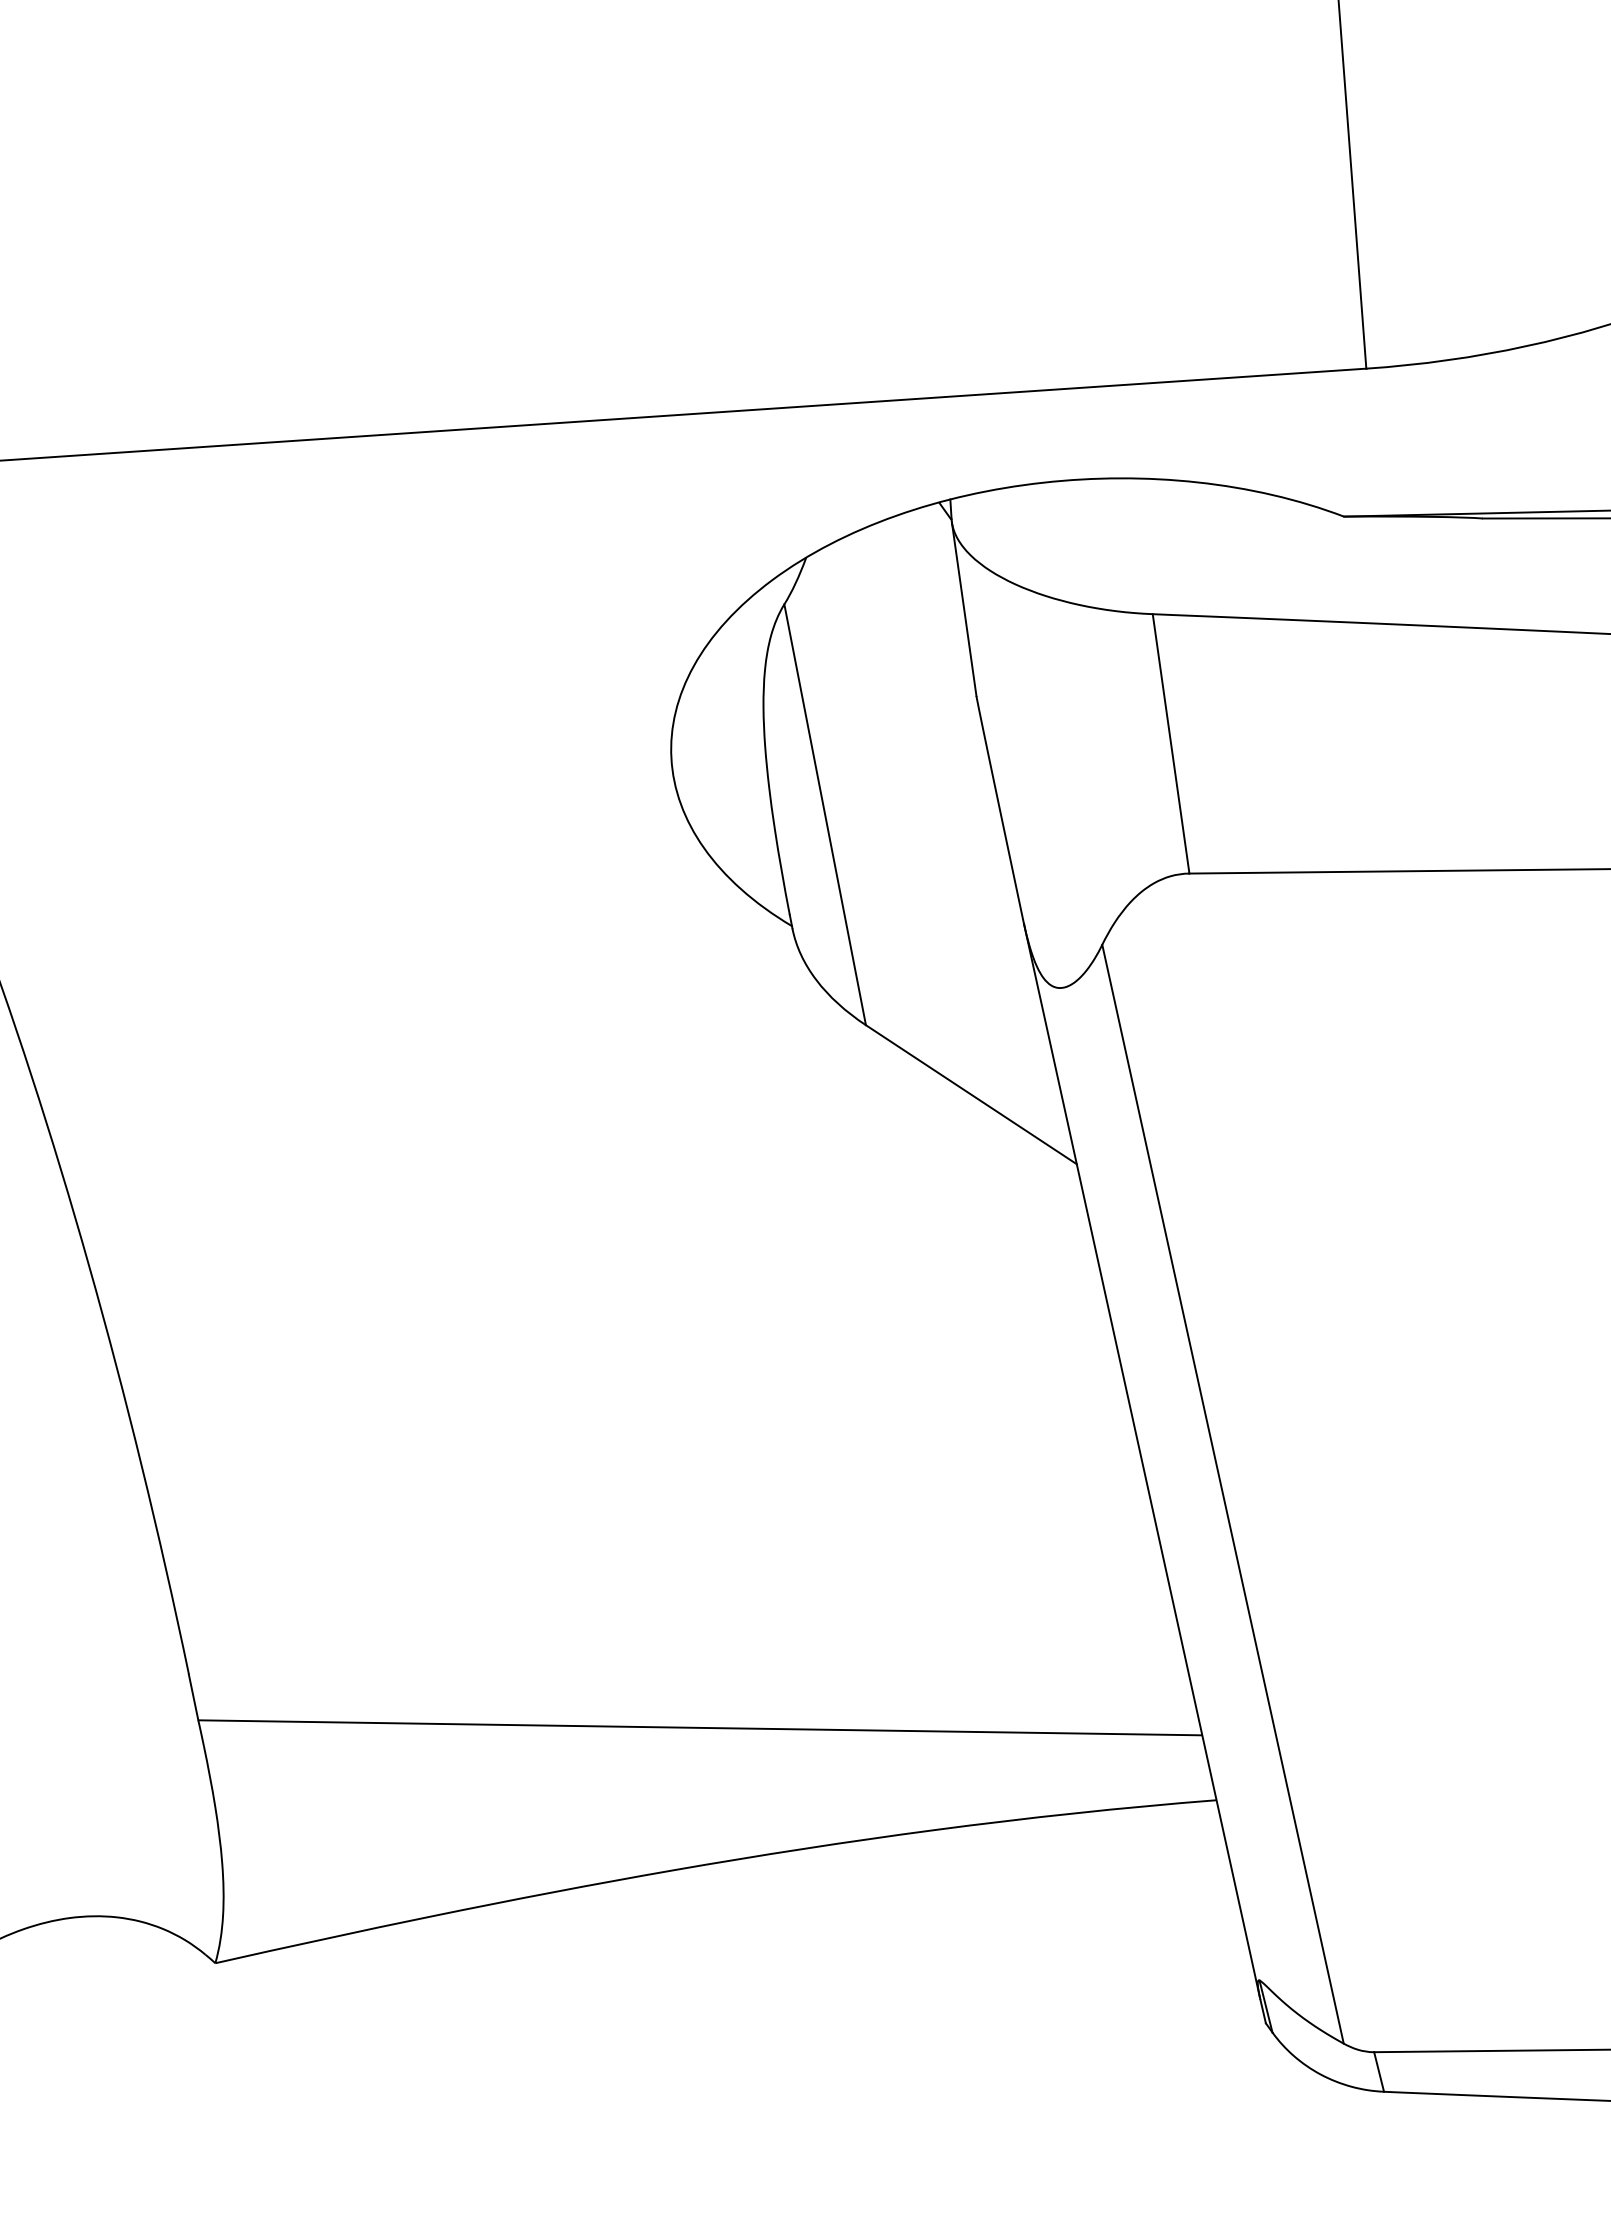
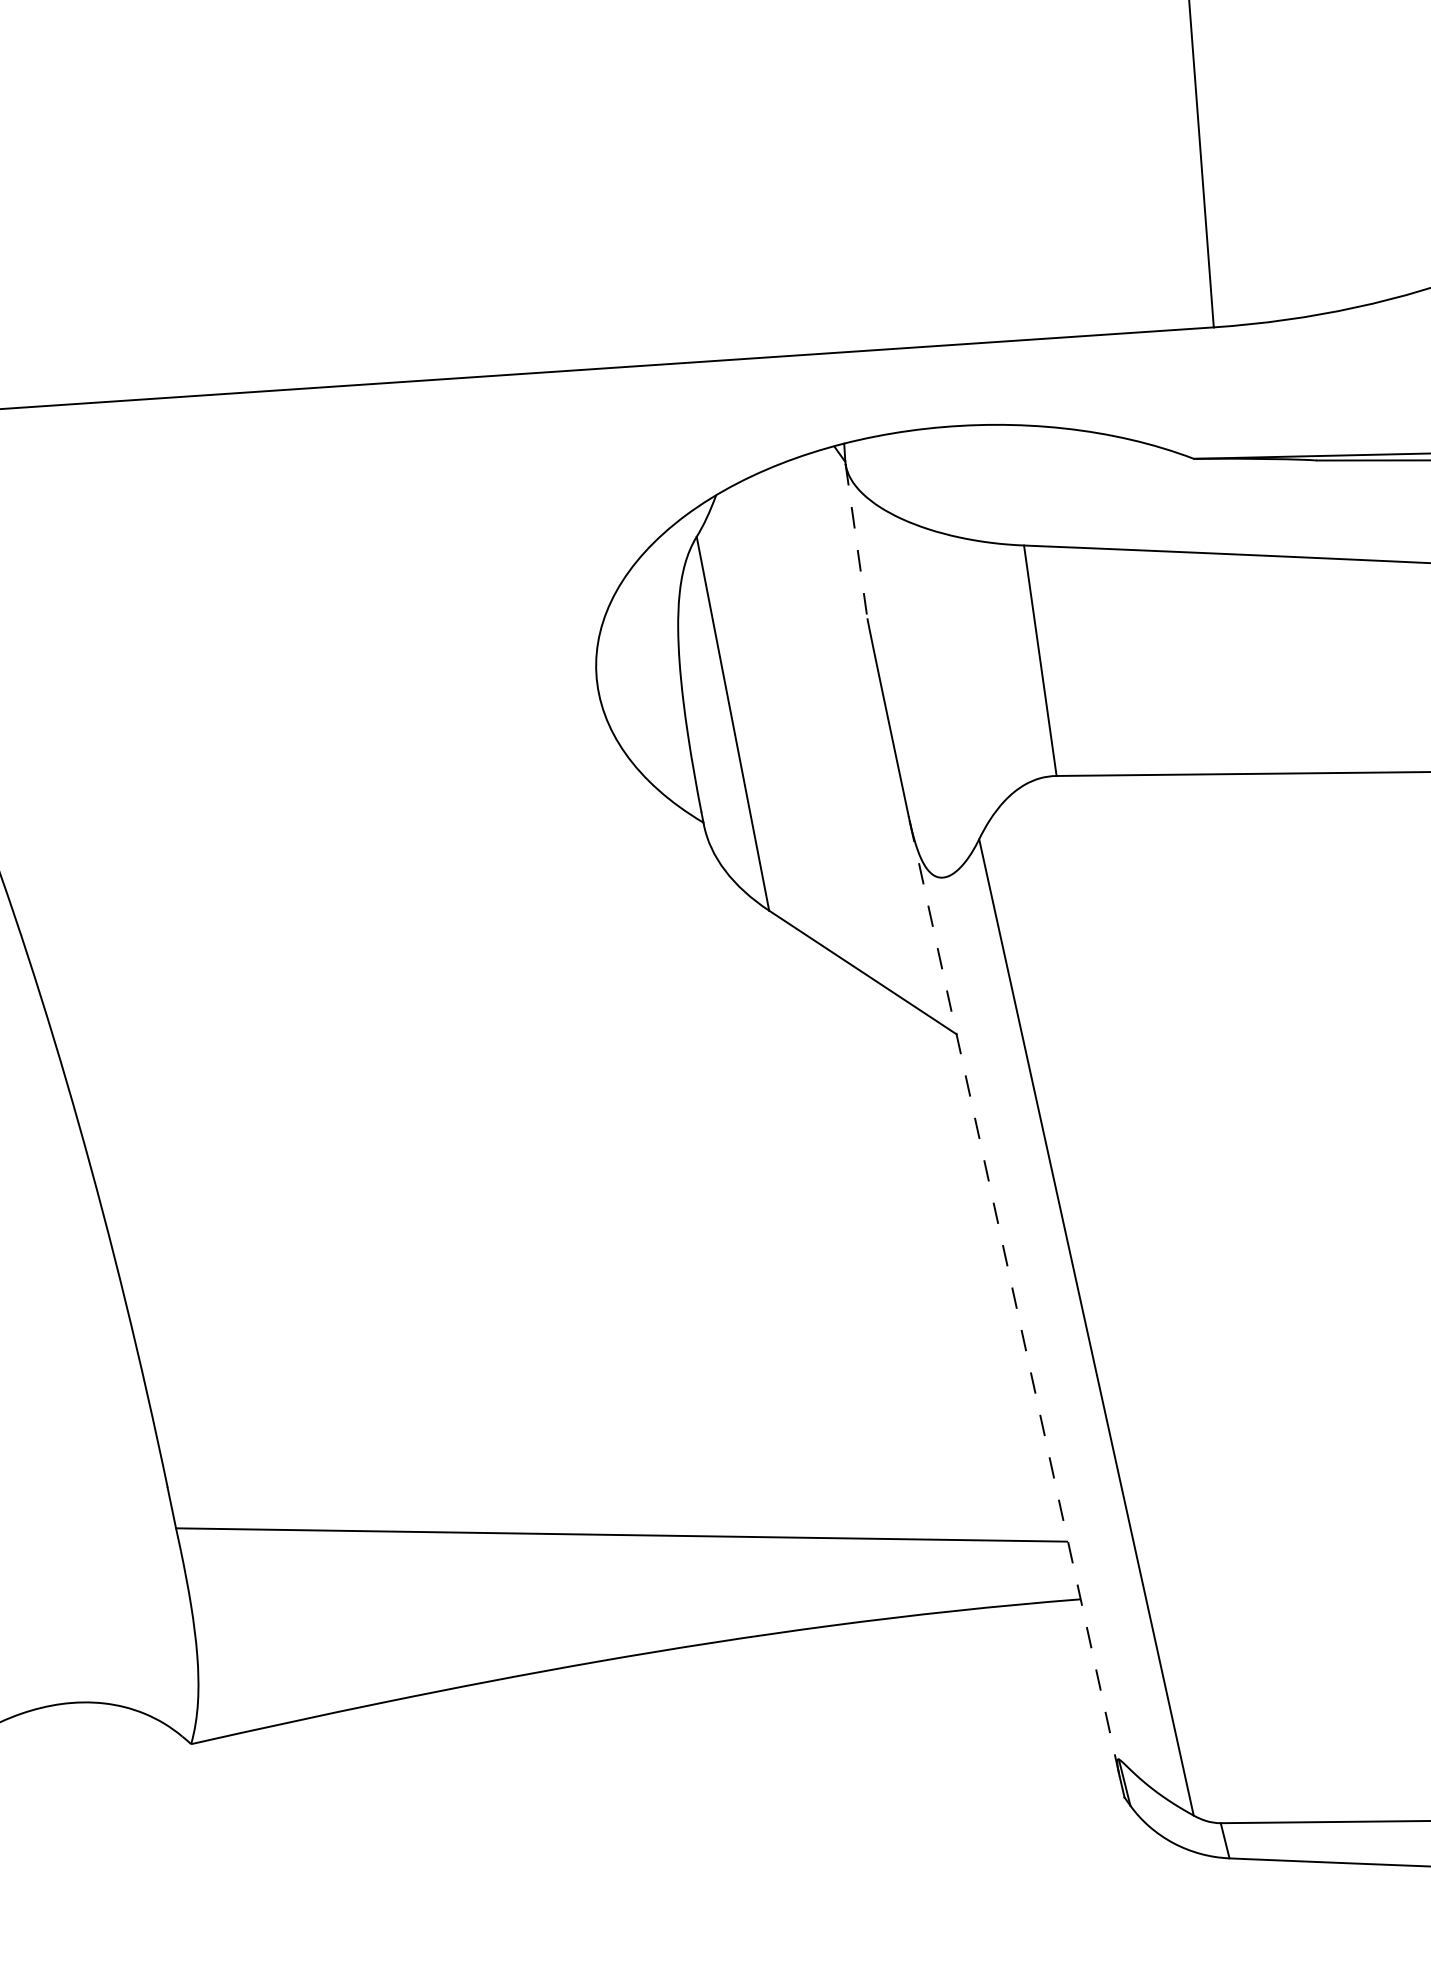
line: (964, 609) -> (856, 541), solid -> dashed
line: (1142, 1461) -> (1014, 1298), solid -> dashed

